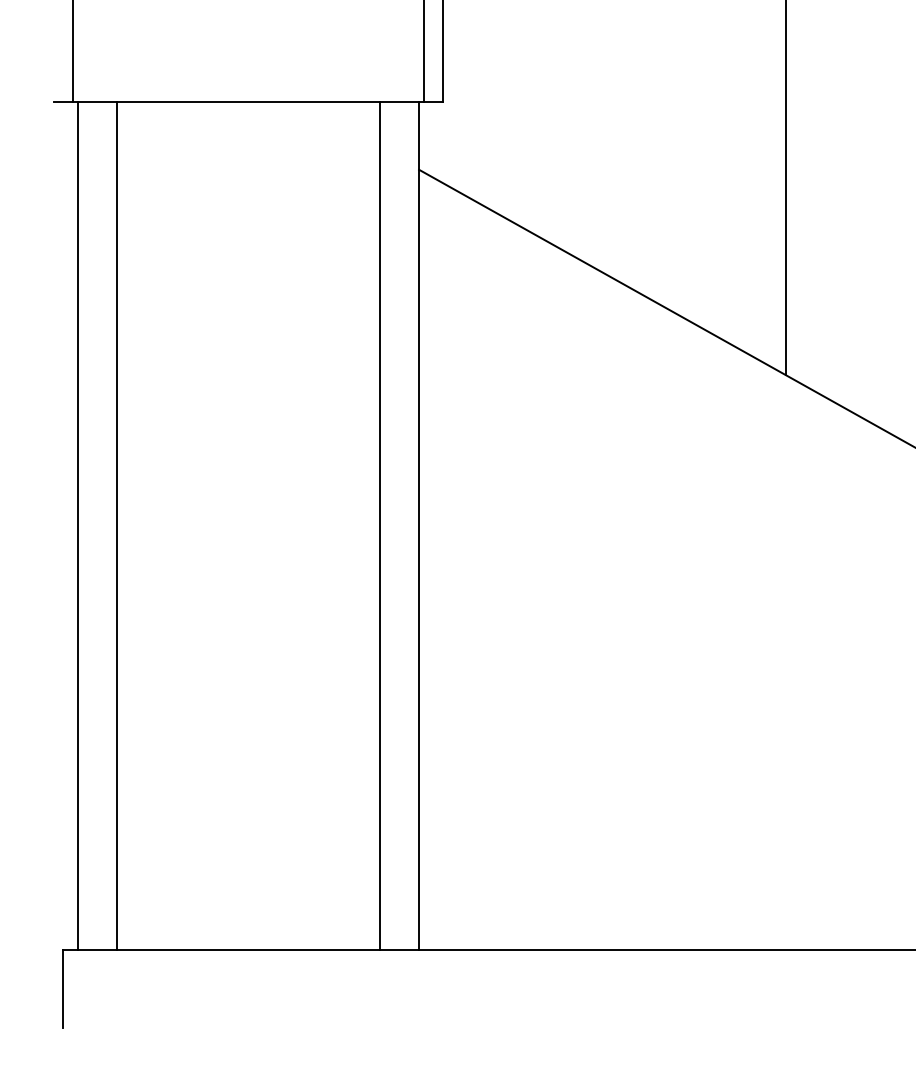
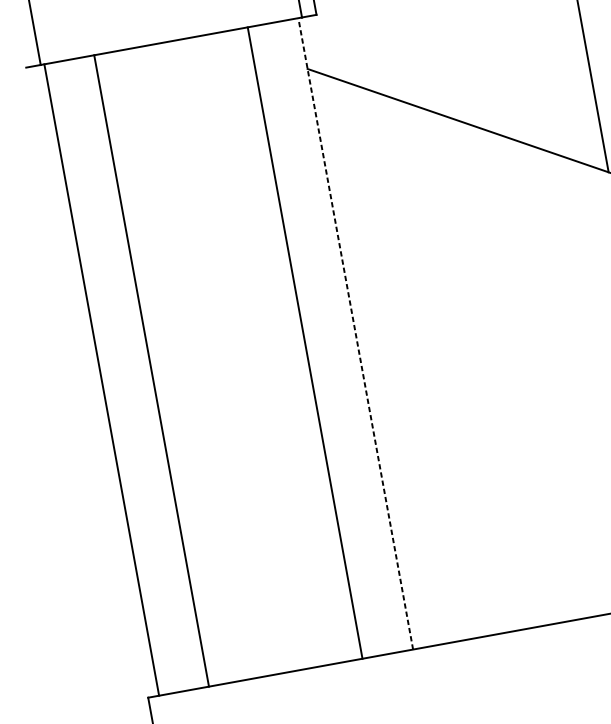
line: (116, 525) -> (151, 370), moved
line: (380, 525) -> (305, 342), moved
line: (419, 525) -> (356, 333), solid -> dashed

